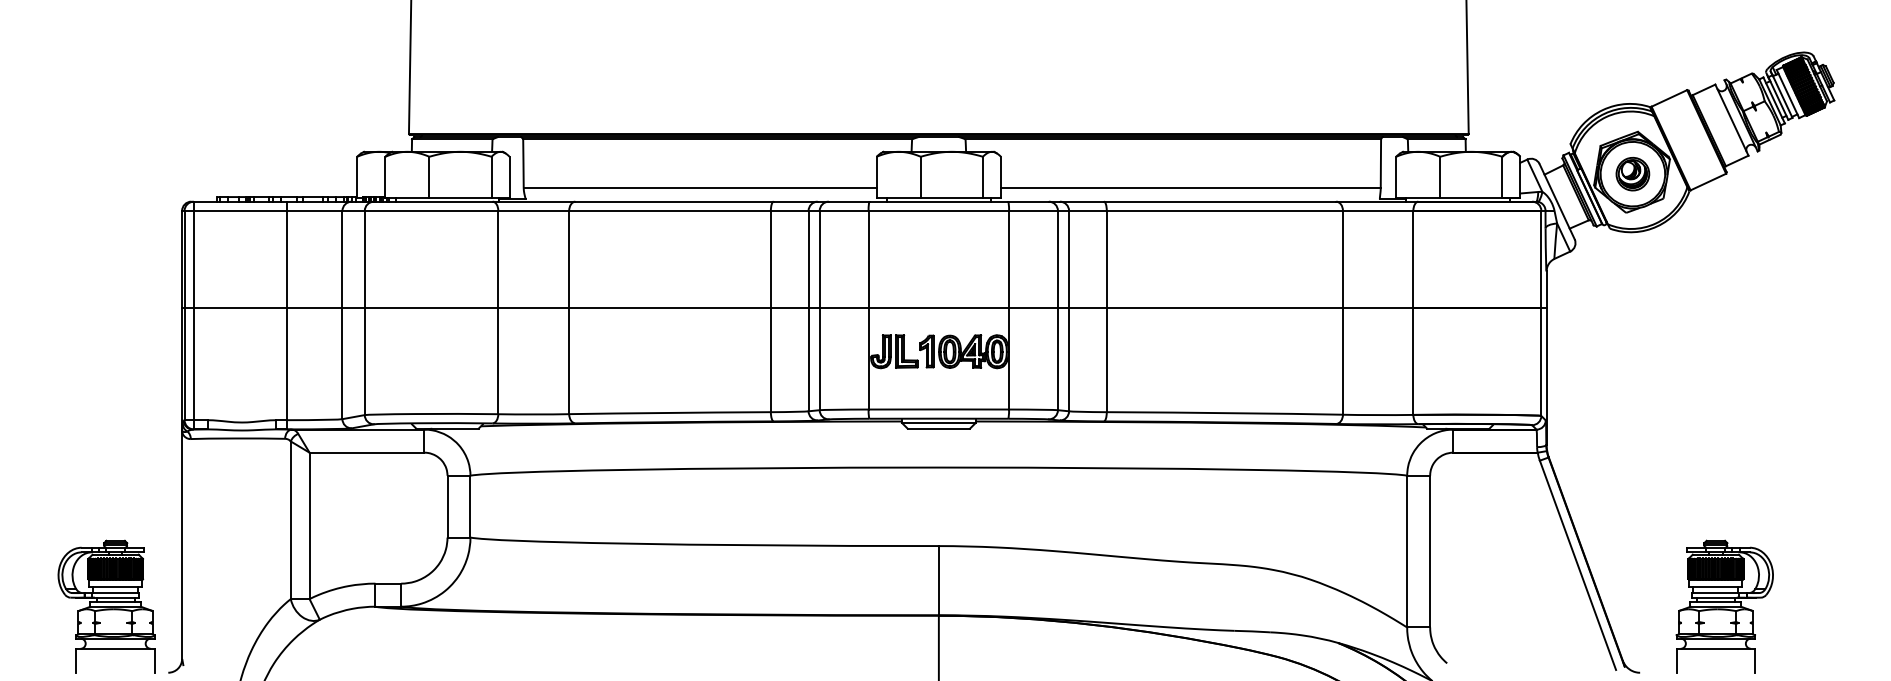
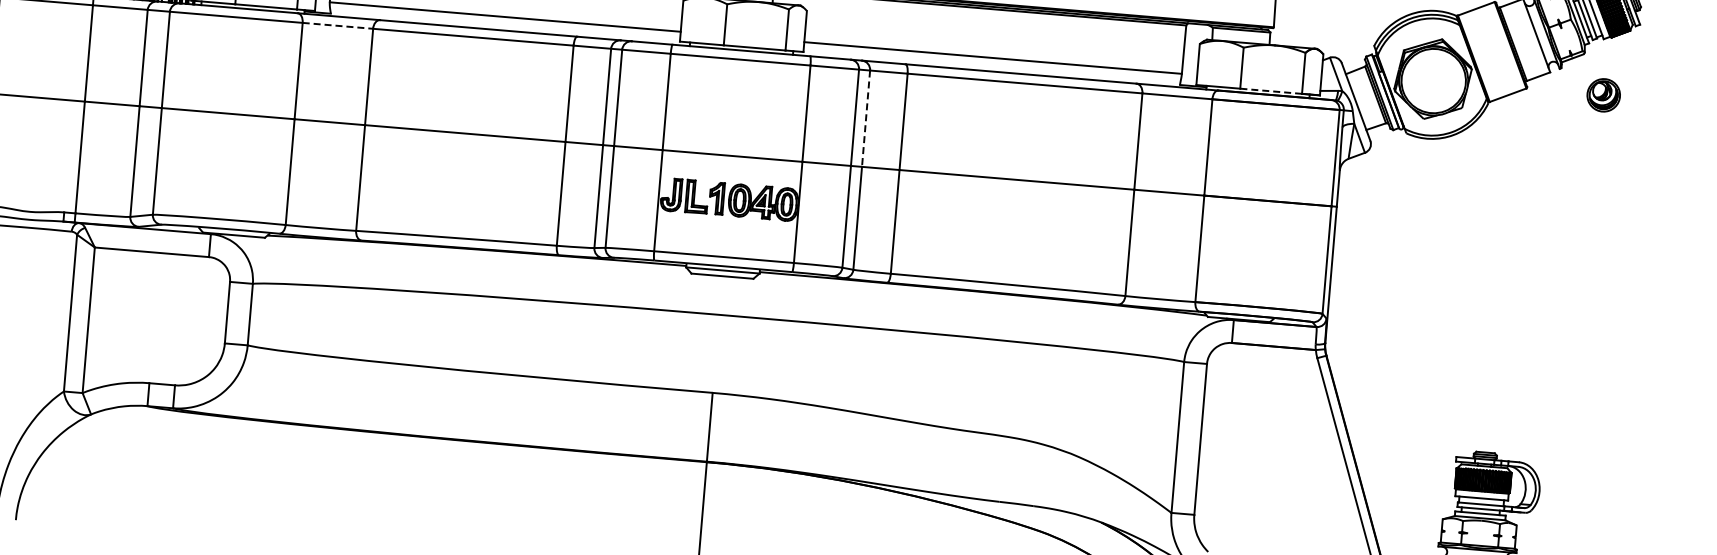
part: (1632, 173) -> (1603, 94), moved
line: (1470, 197) -> (1270, 90), solid -> dashed
line: (534, 210) -> (338, 25), solid -> dashed
line: (1069, 259) -> (866, 118), solid -> dashed

